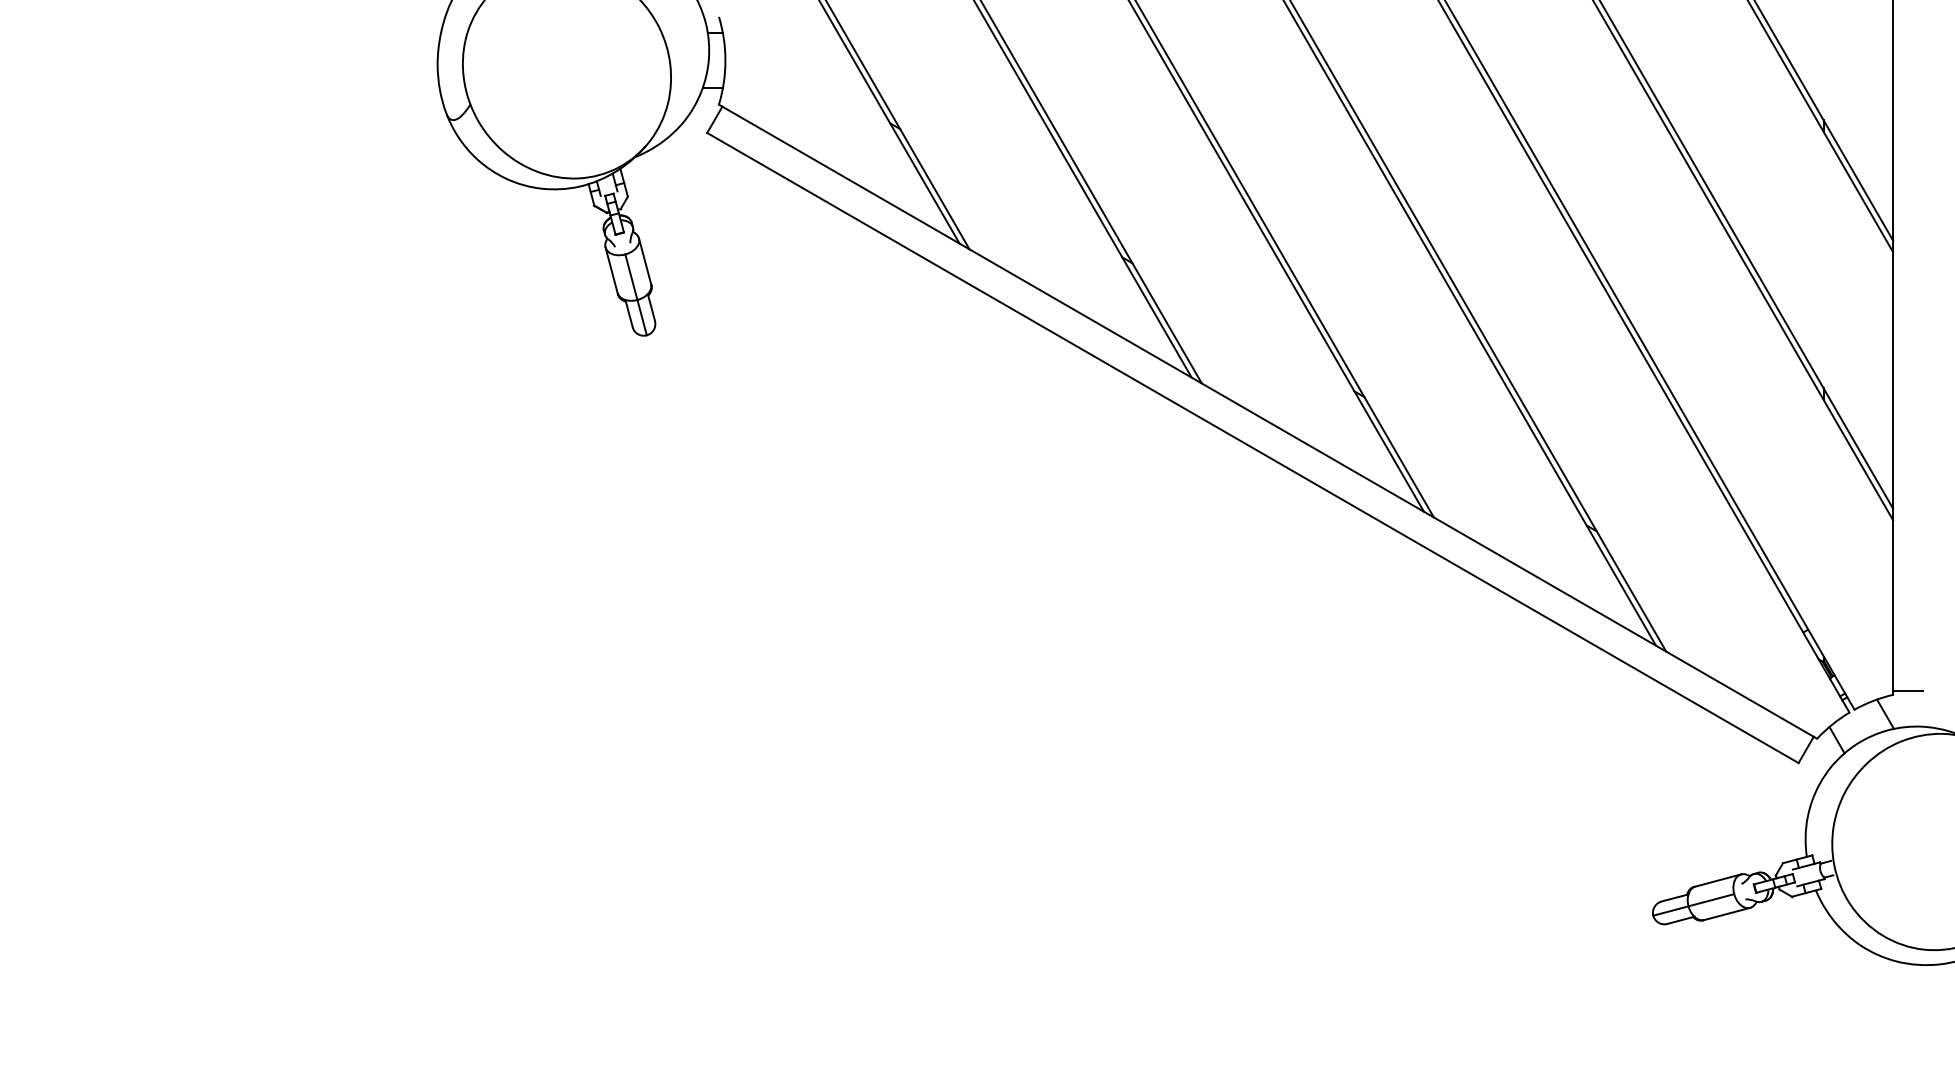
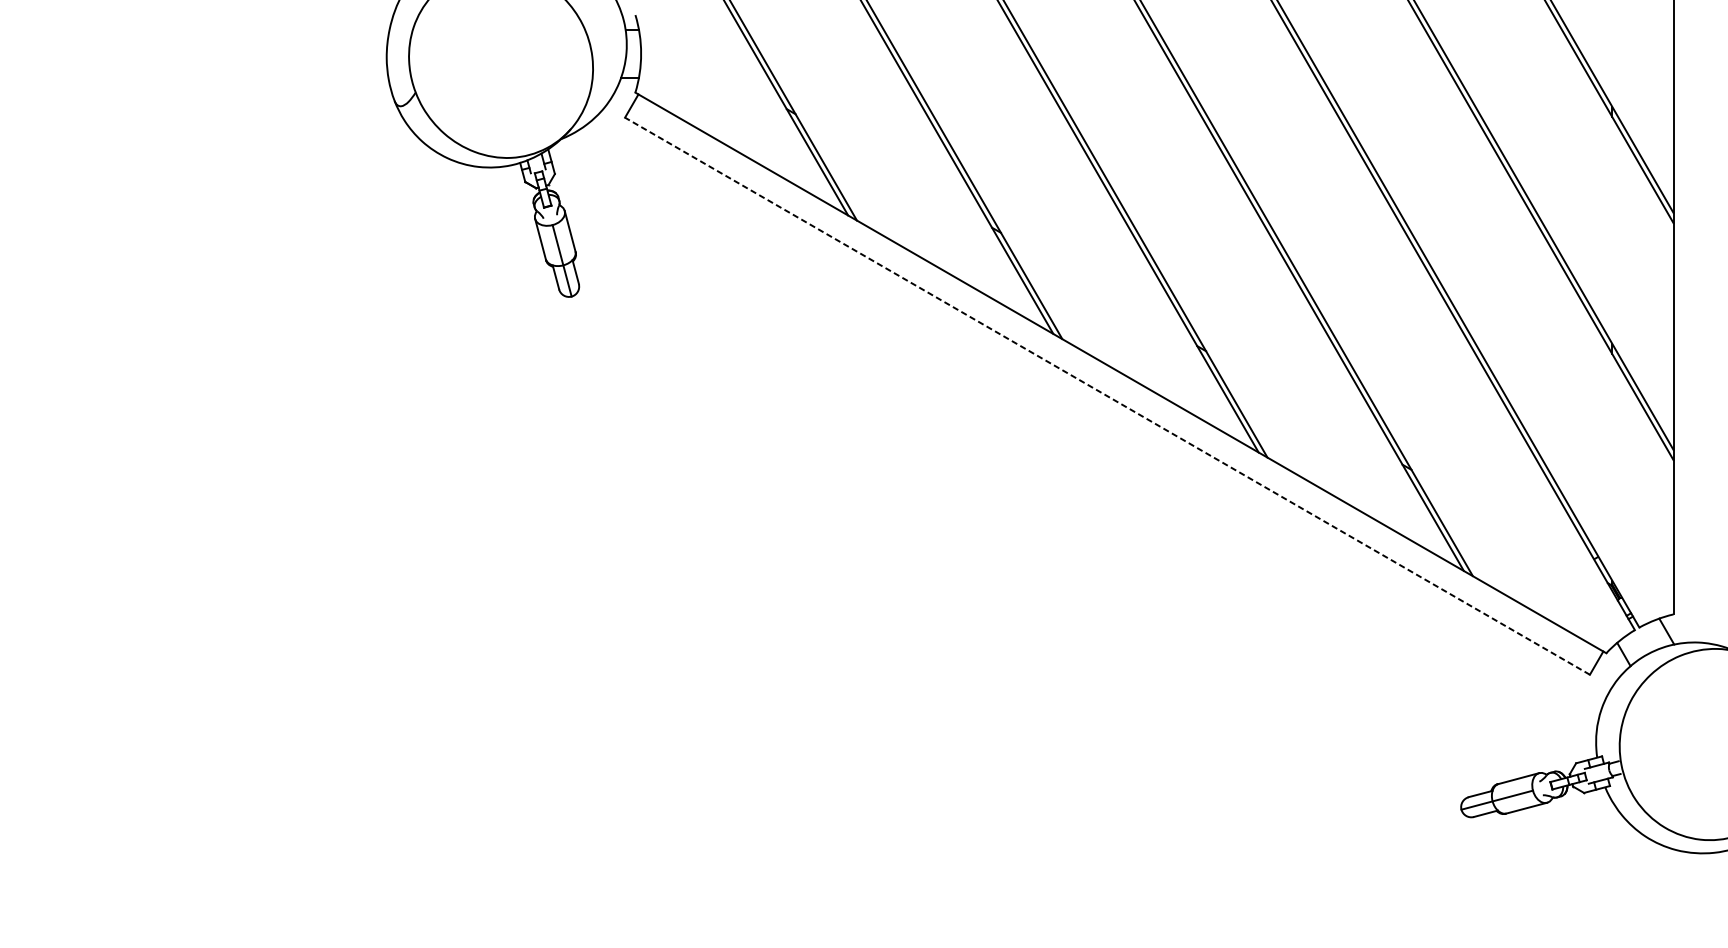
line: (1252, 447) -> (1107, 395), solid -> dashed
line: (1908, 690) -> (1687, 610), removed

